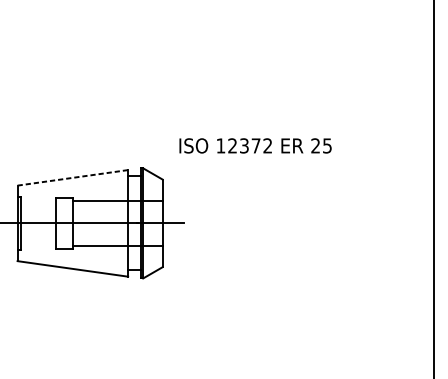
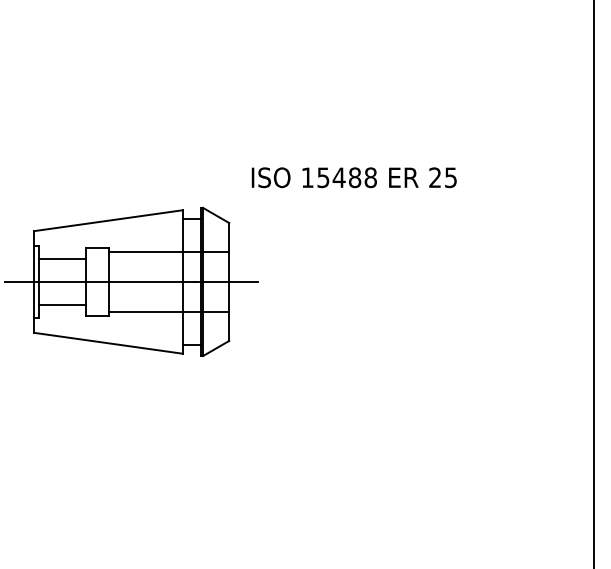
text: (249, 145) -> (346, 177), 12372 -> 15488
line: (72, 177) -> (108, 220), dashed -> solid
line: (38, 206) -> (61, 259), added
line: (38, 240) -> (61, 304), added

